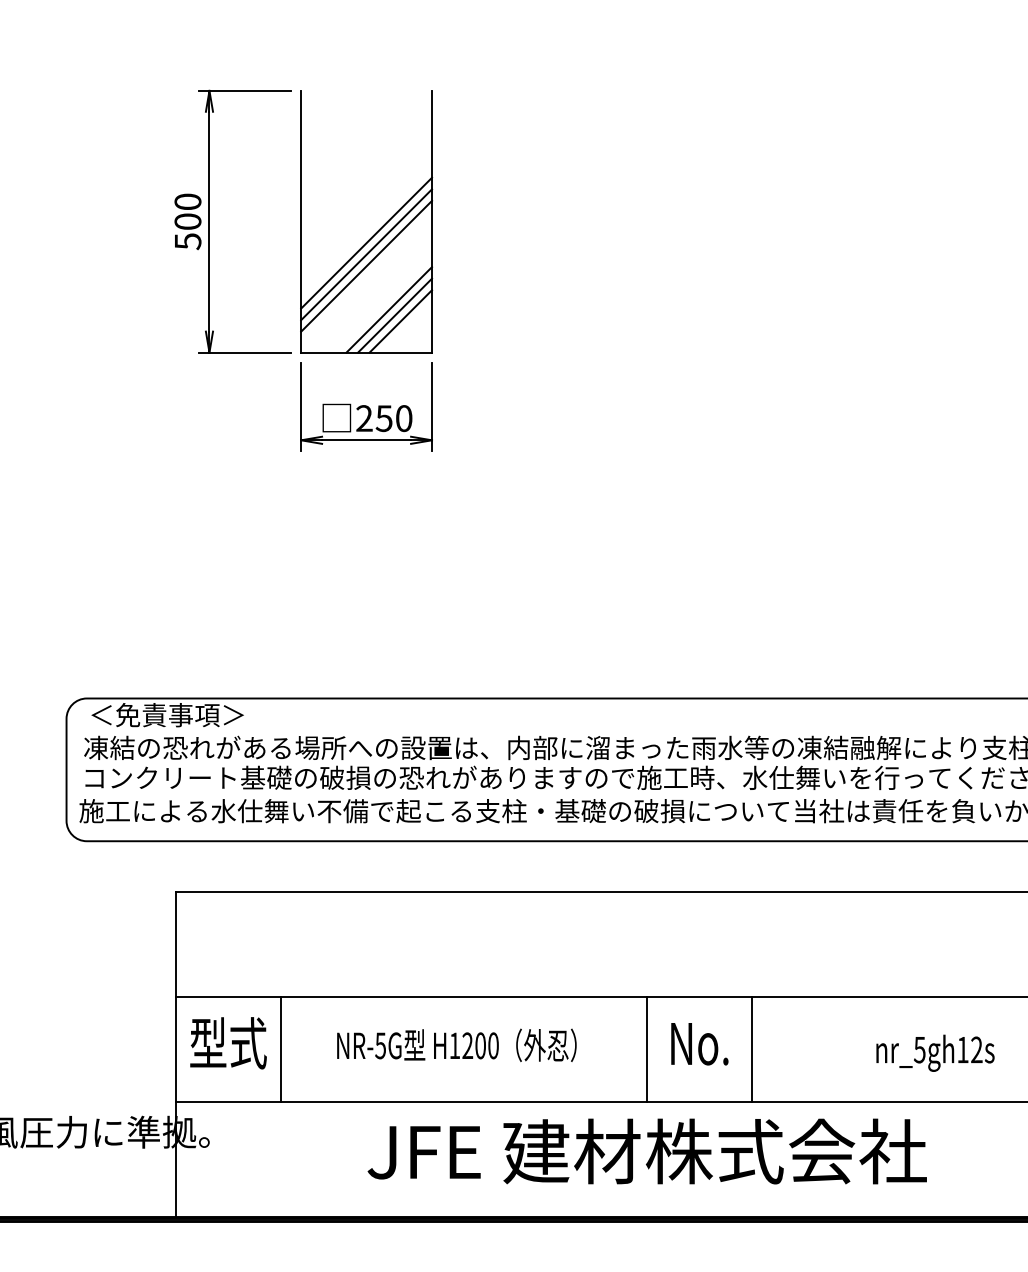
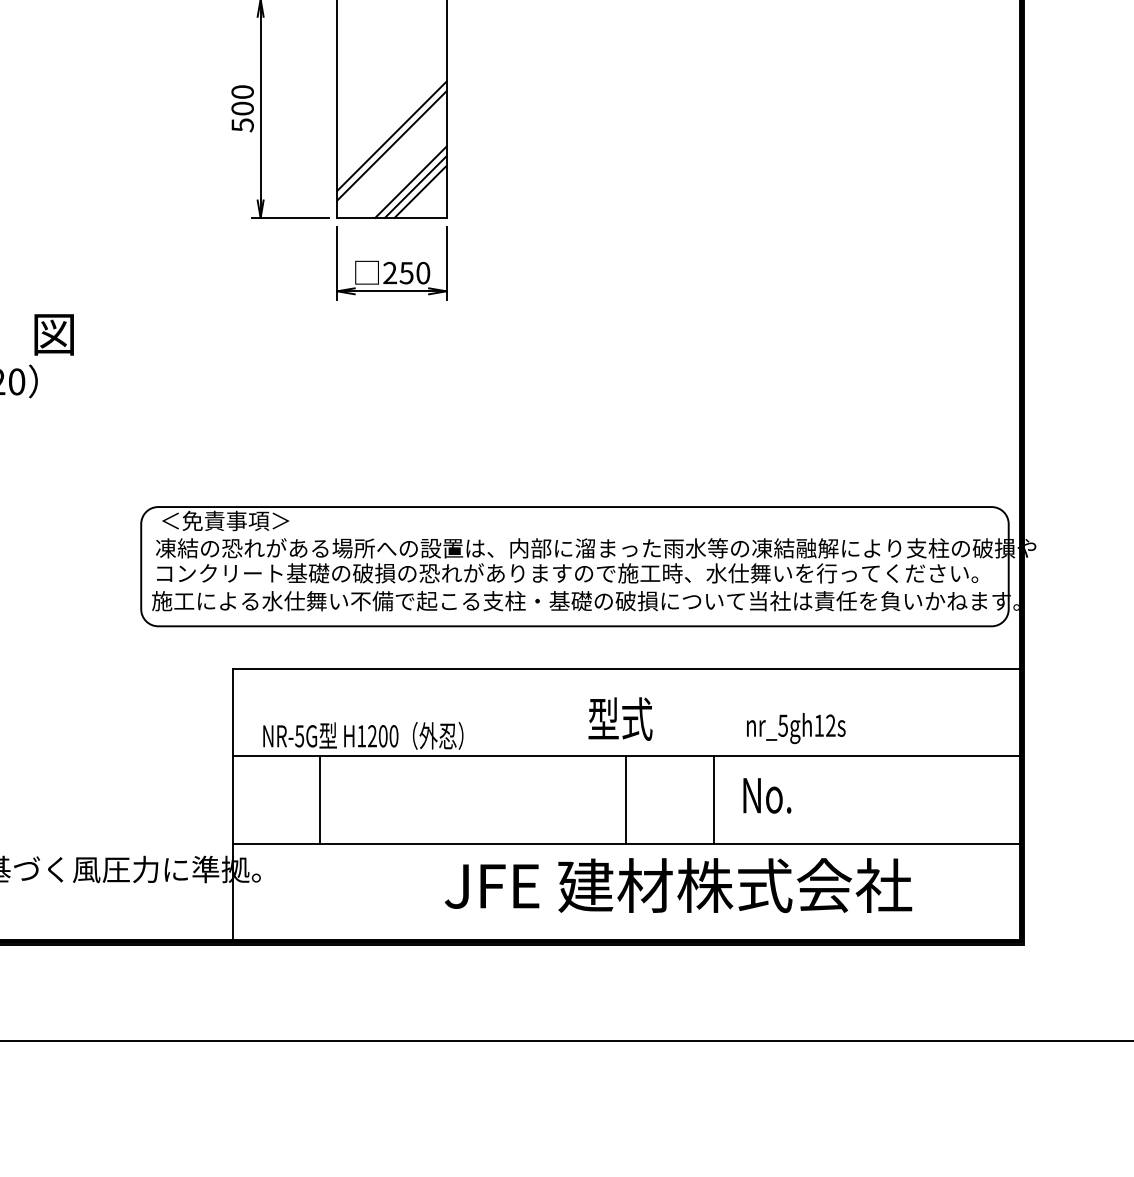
line: (366, 243) -> (391, 126), removed
text: (228, 1042) -> (620, 718), moved
text: (699, 1043) -> (767, 795), moved
text: (457, 1044) -> (363, 735), moved
text: (935, 1053) -> (796, 728), moved
text: (647, 1151) -> (678, 885), moved

